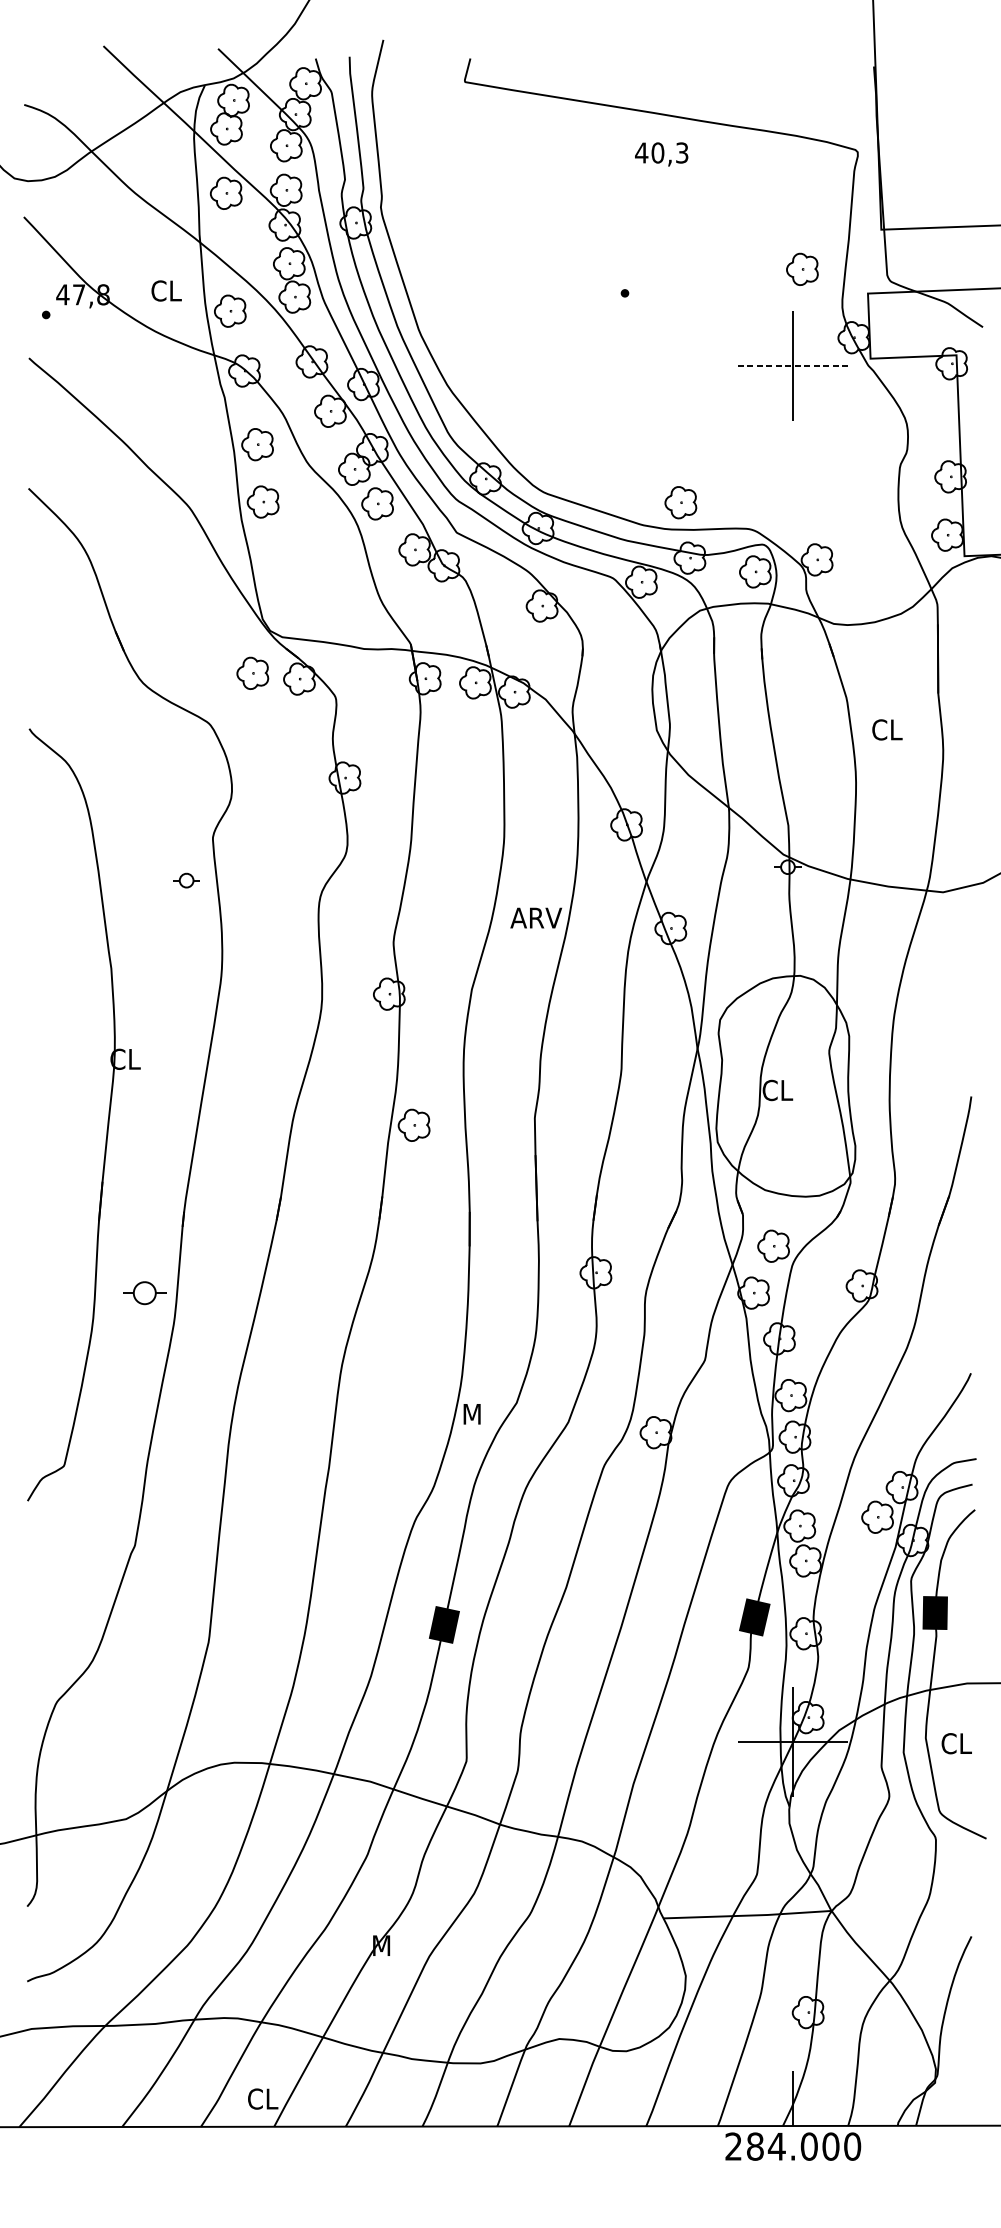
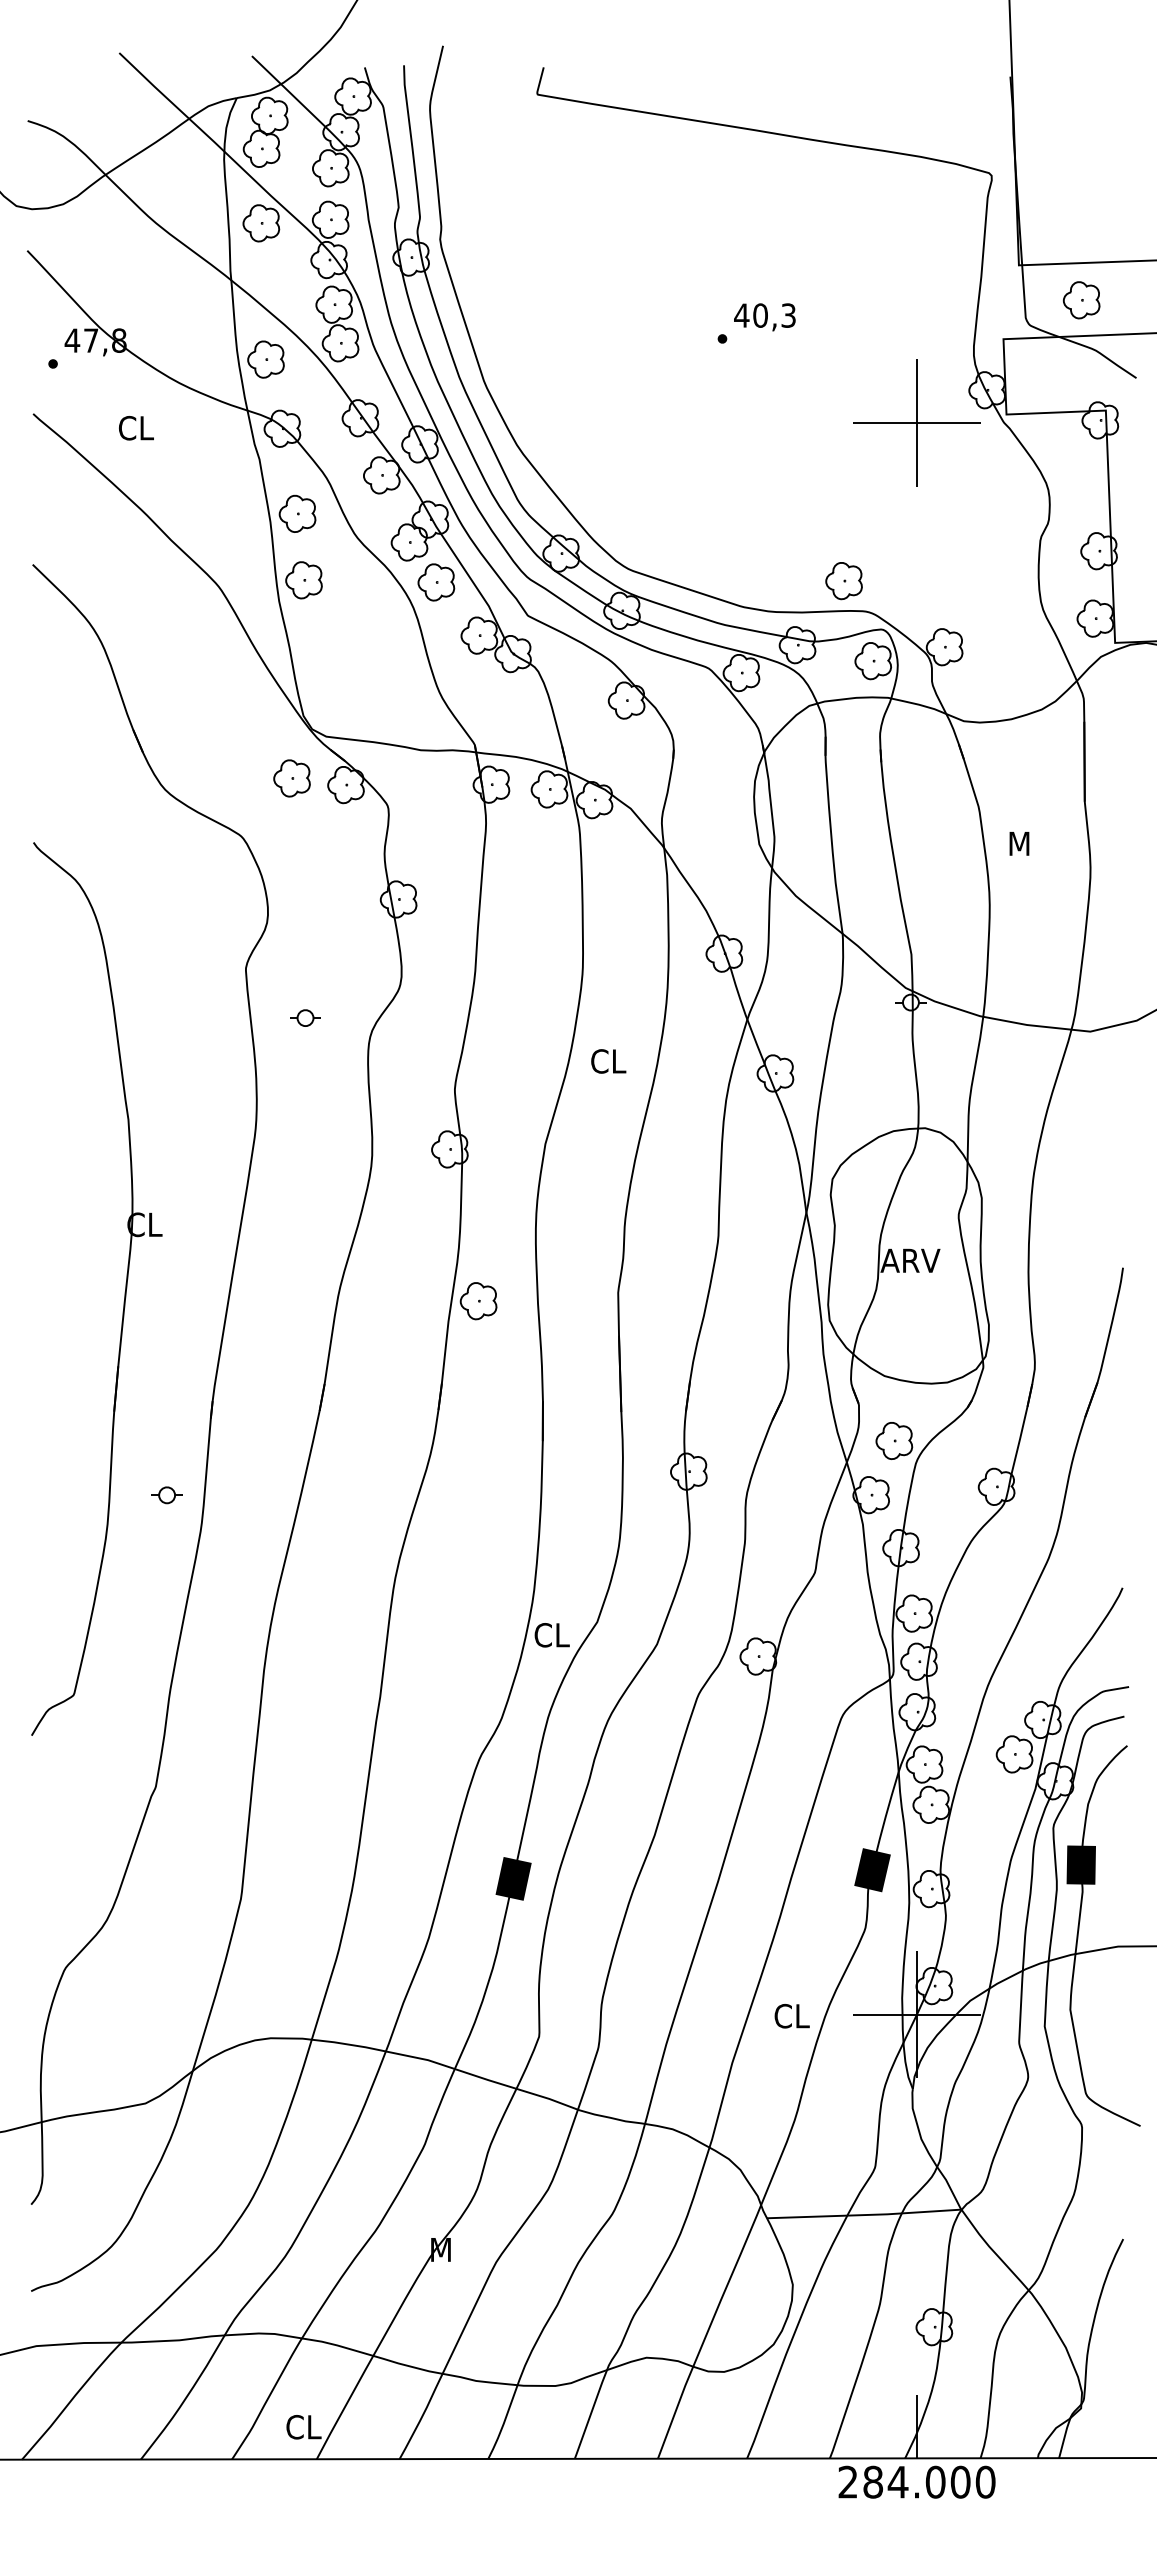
text: (661, 154) -> (764, 317), moved
part: (802, 269) -> (1081, 300), moved
text: (166, 291) -> (136, 428), moved
line: (793, 365) -> (917, 422), dashed -> solid
part: (680, 503) -> (843, 581), moved
text: (887, 729) -> (1025, 843), CL -> M
part: (186, 880) -> (305, 1017), moved
text: (535, 918) -> (619, 1061), ARV -> CL
text: (787, 1090) -> (910, 1260), CL -> ARV
part: (144, 1293) -> (166, 1495), size x0.62
text: (477, 1414) -> (551, 1635), M -> CL
text: (956, 1743) -> (791, 2016), moved

